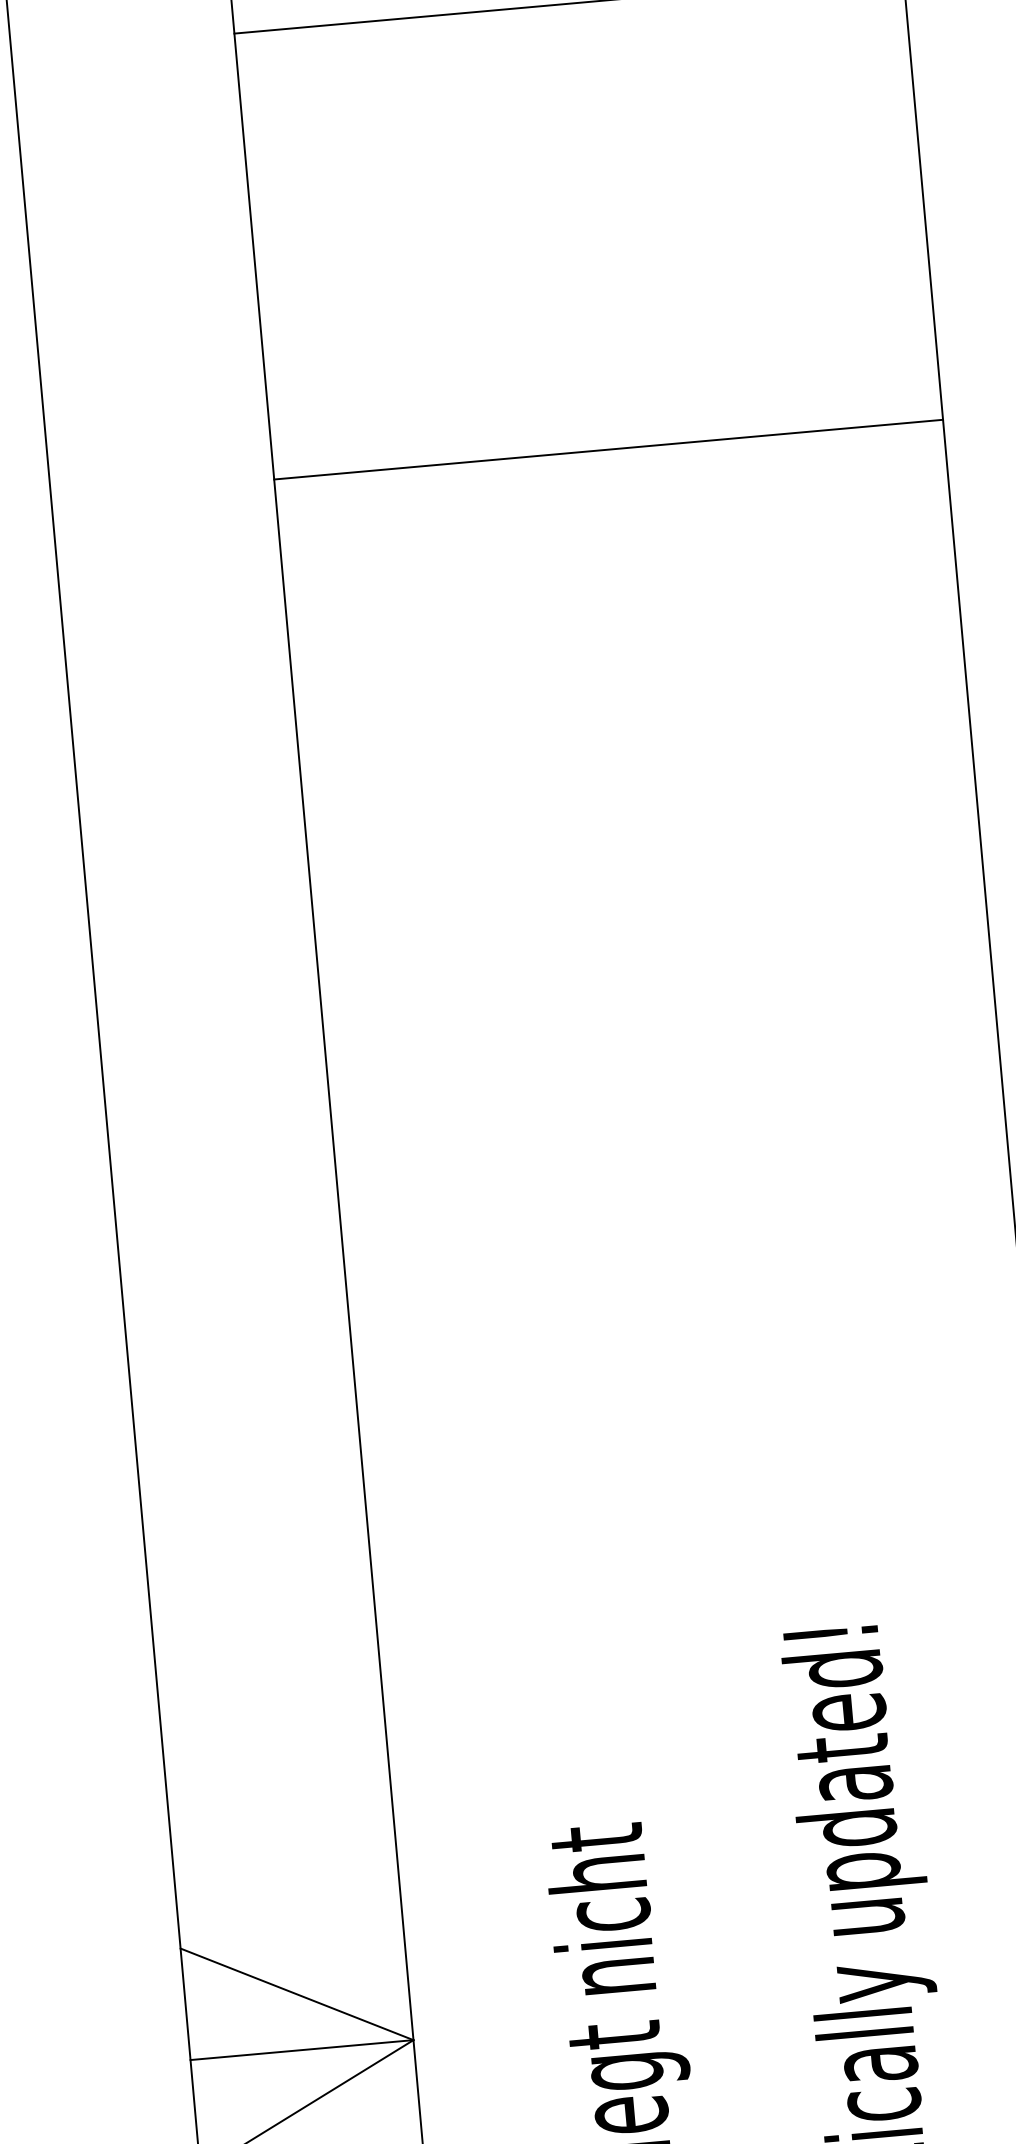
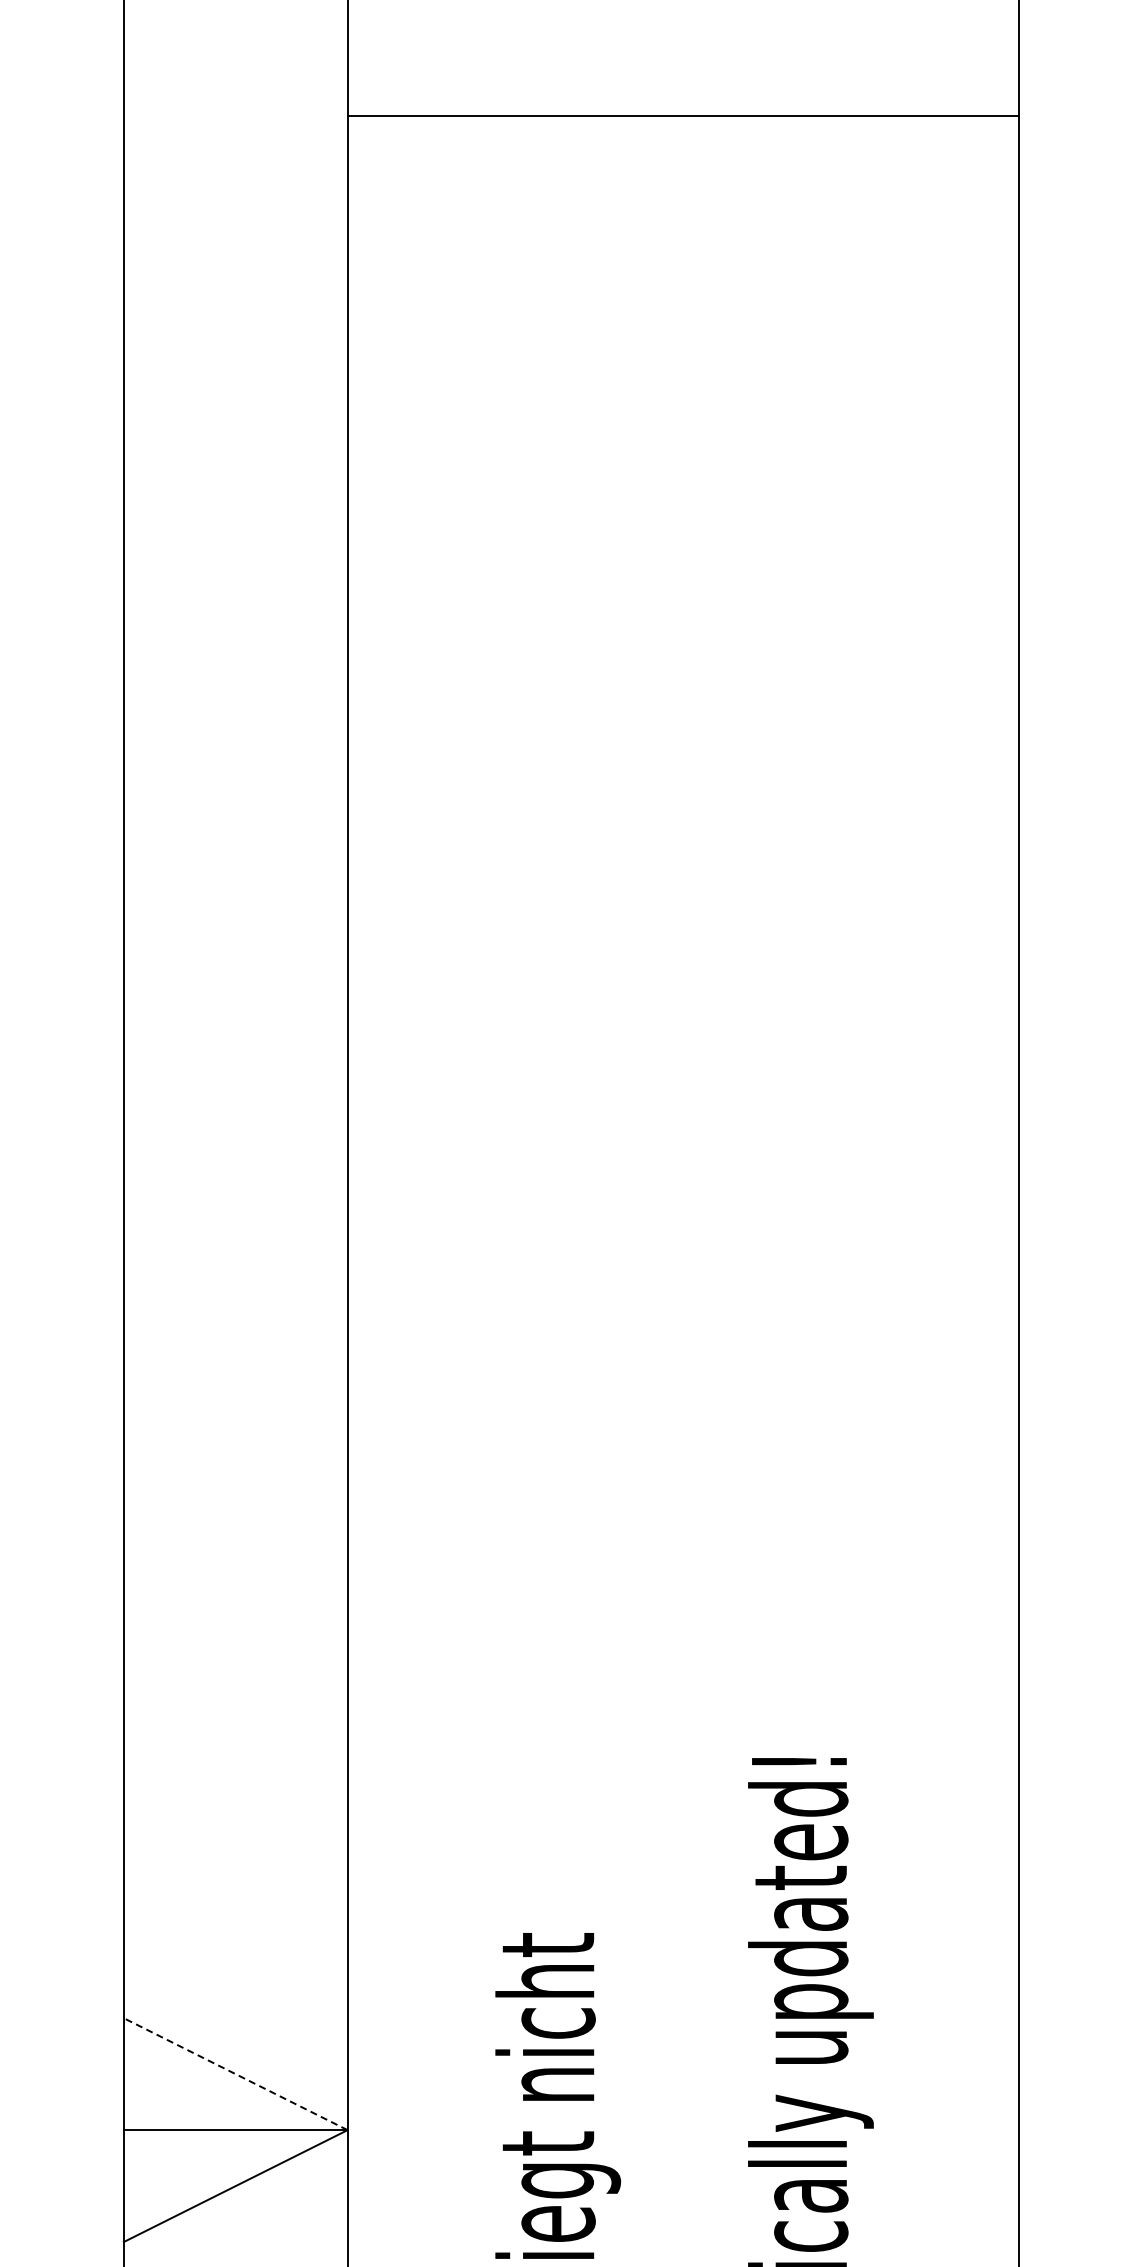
line: (608, 449) -> (683, 563), removed
line: (296, 1993) -> (235, 2073), solid -> dashed

